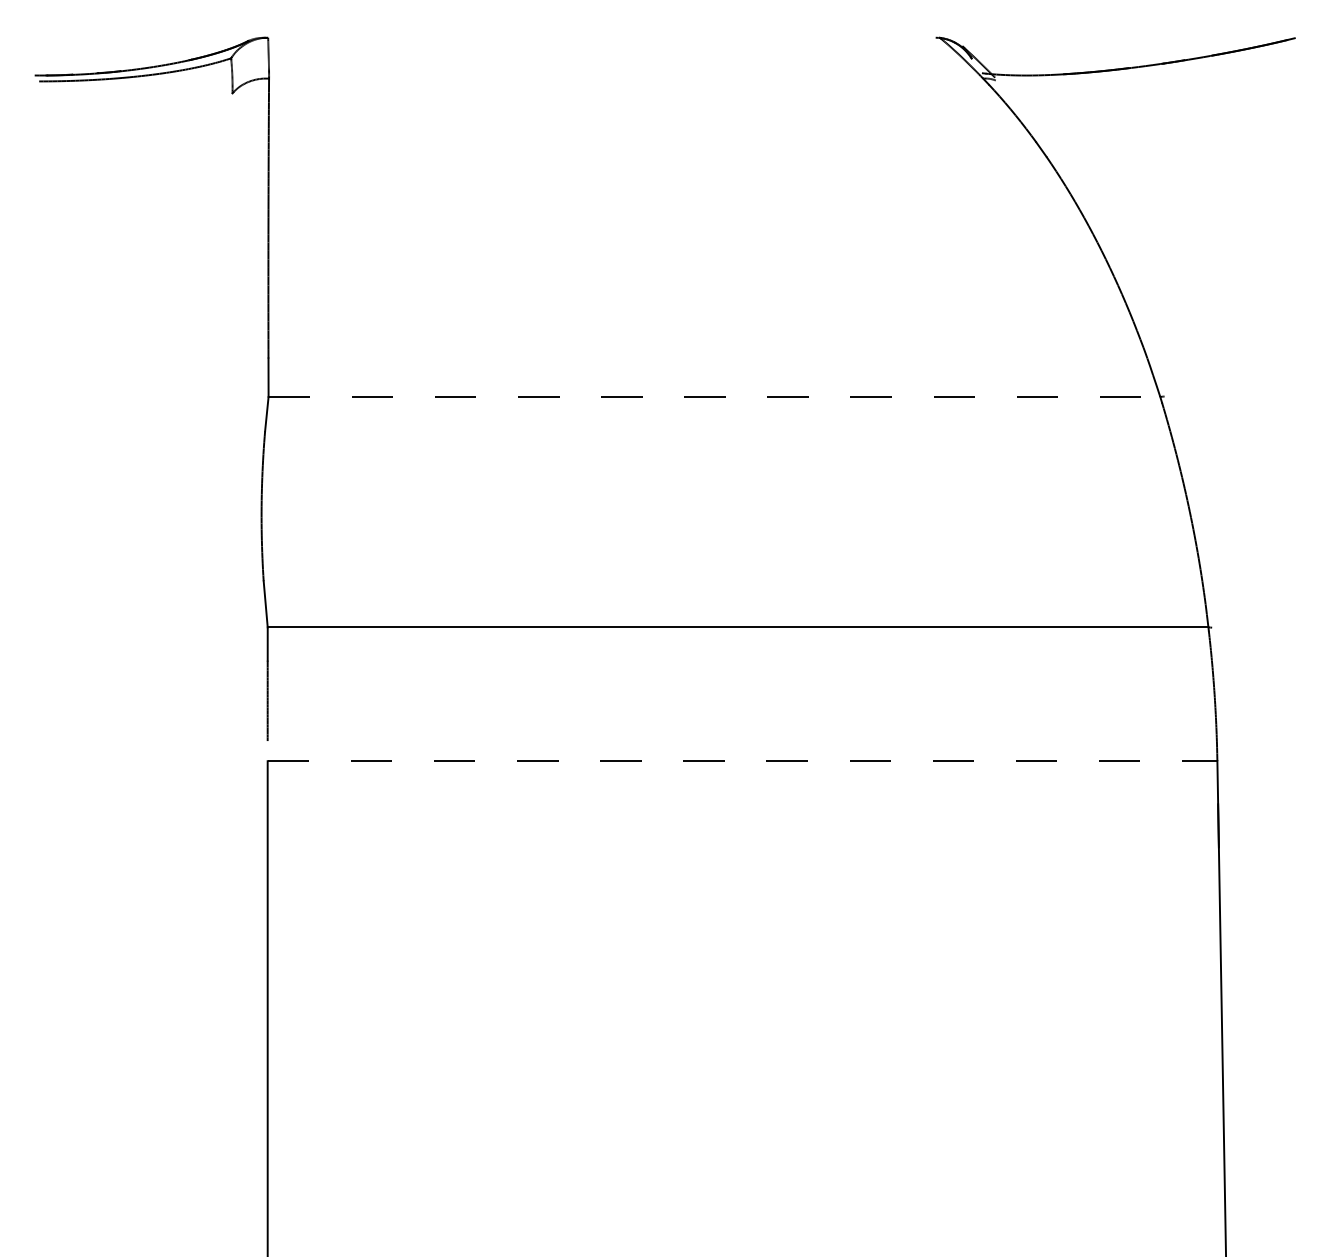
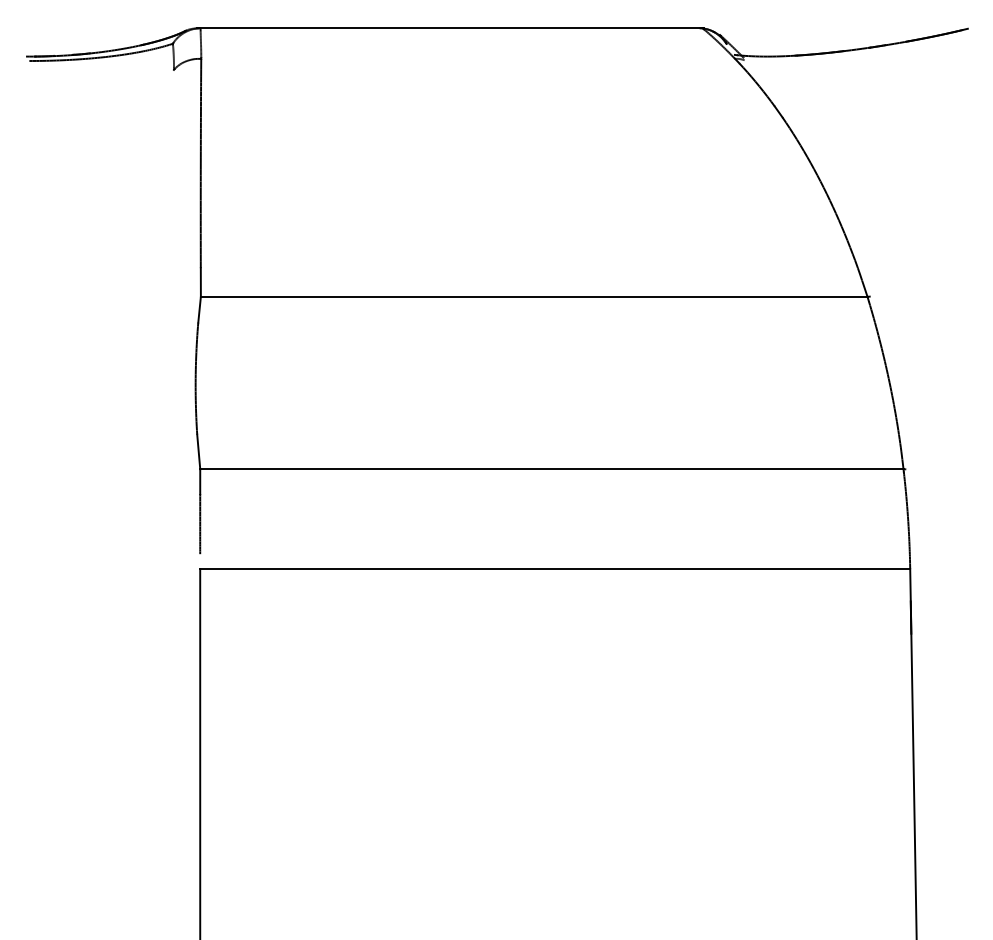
line: (602, 37) -> (450, 28), added
line: (714, 396) -> (534, 296), dashed -> solid
line: (742, 761) -> (555, 569), dashed -> solid

